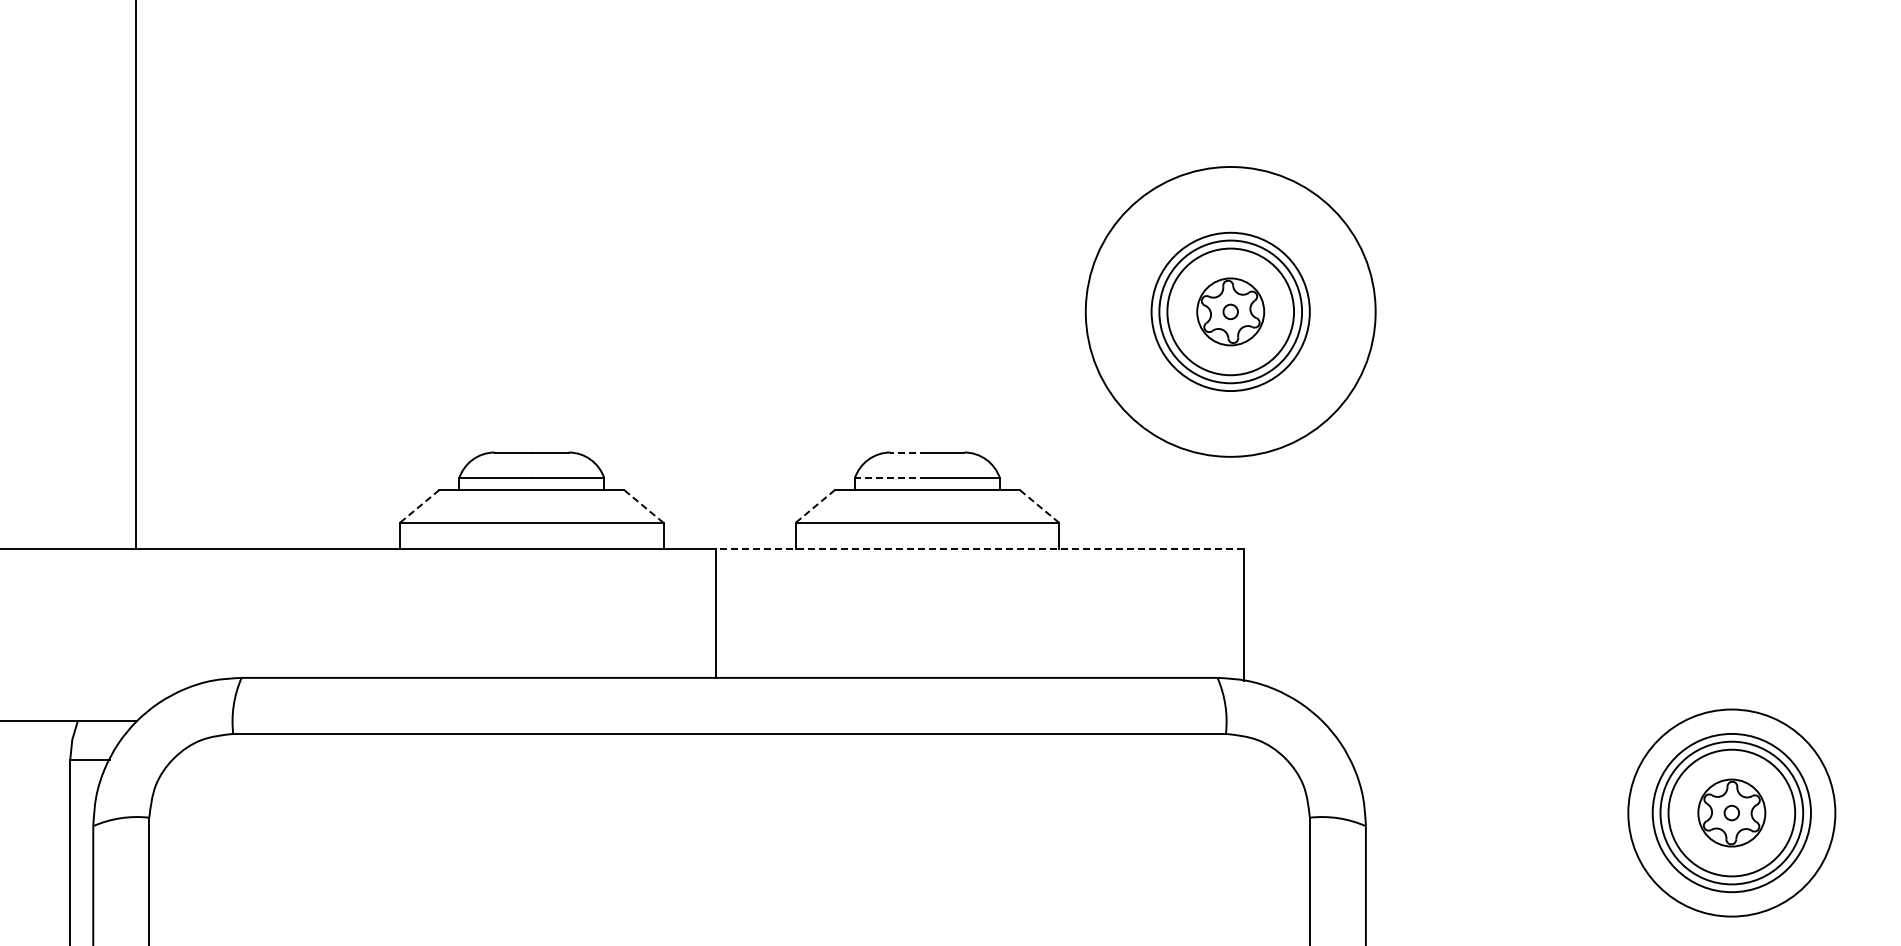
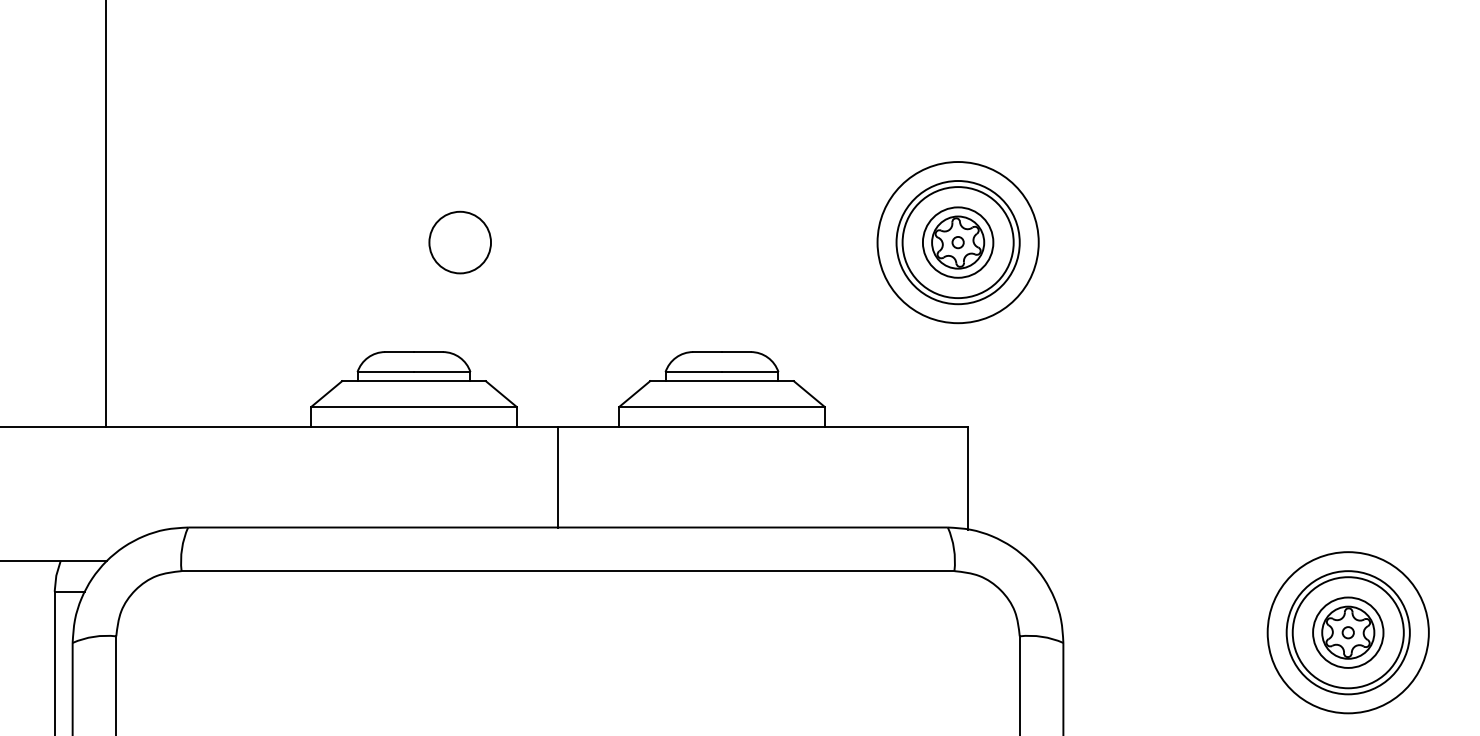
circle: (590, 311) -> (459, 242), added
circle: (1230, 311) -> (957, 242), size x0.71
circle: (1230, 311) -> (957, 242), size x0.71
line: (908, 452) -> (707, 352), dashed -> solid
line: (890, 478) -> (693, 372), dashed -> solid
line: (419, 506) -> (326, 394), dashed -> solid
line: (643, 506) -> (501, 394), dashed -> solid
line: (815, 506) -> (634, 394), dashed -> solid
line: (1039, 506) -> (809, 394), dashed -> solid
line: (980, 549) -> (763, 427), dashed -> solid
circle: (1731, 812) -> (1348, 632), size x0.71

